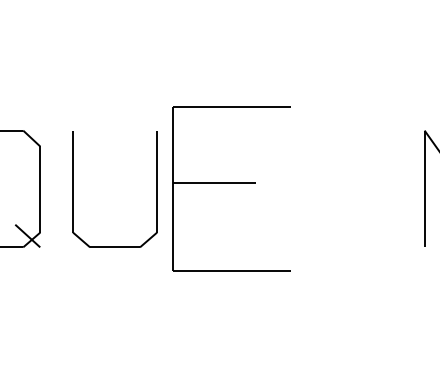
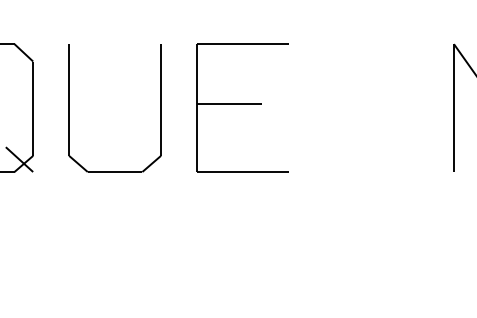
part: (231, 188) -> (242, 107), size x0.71

